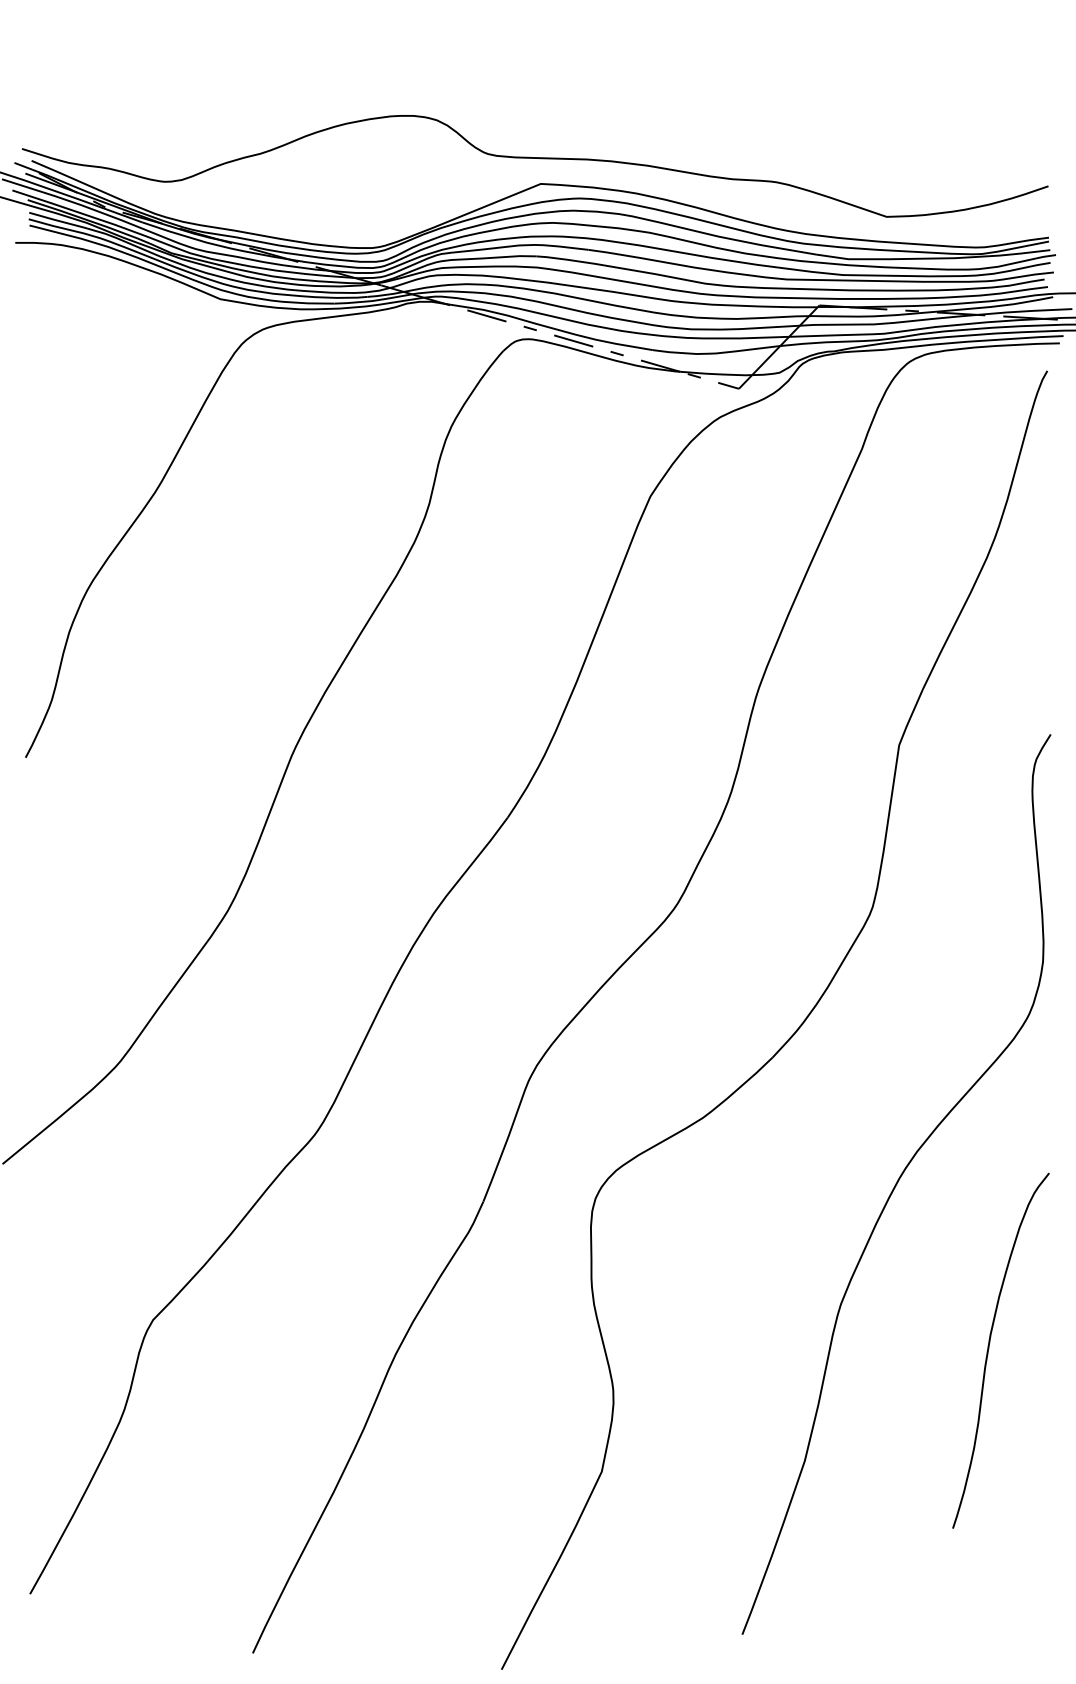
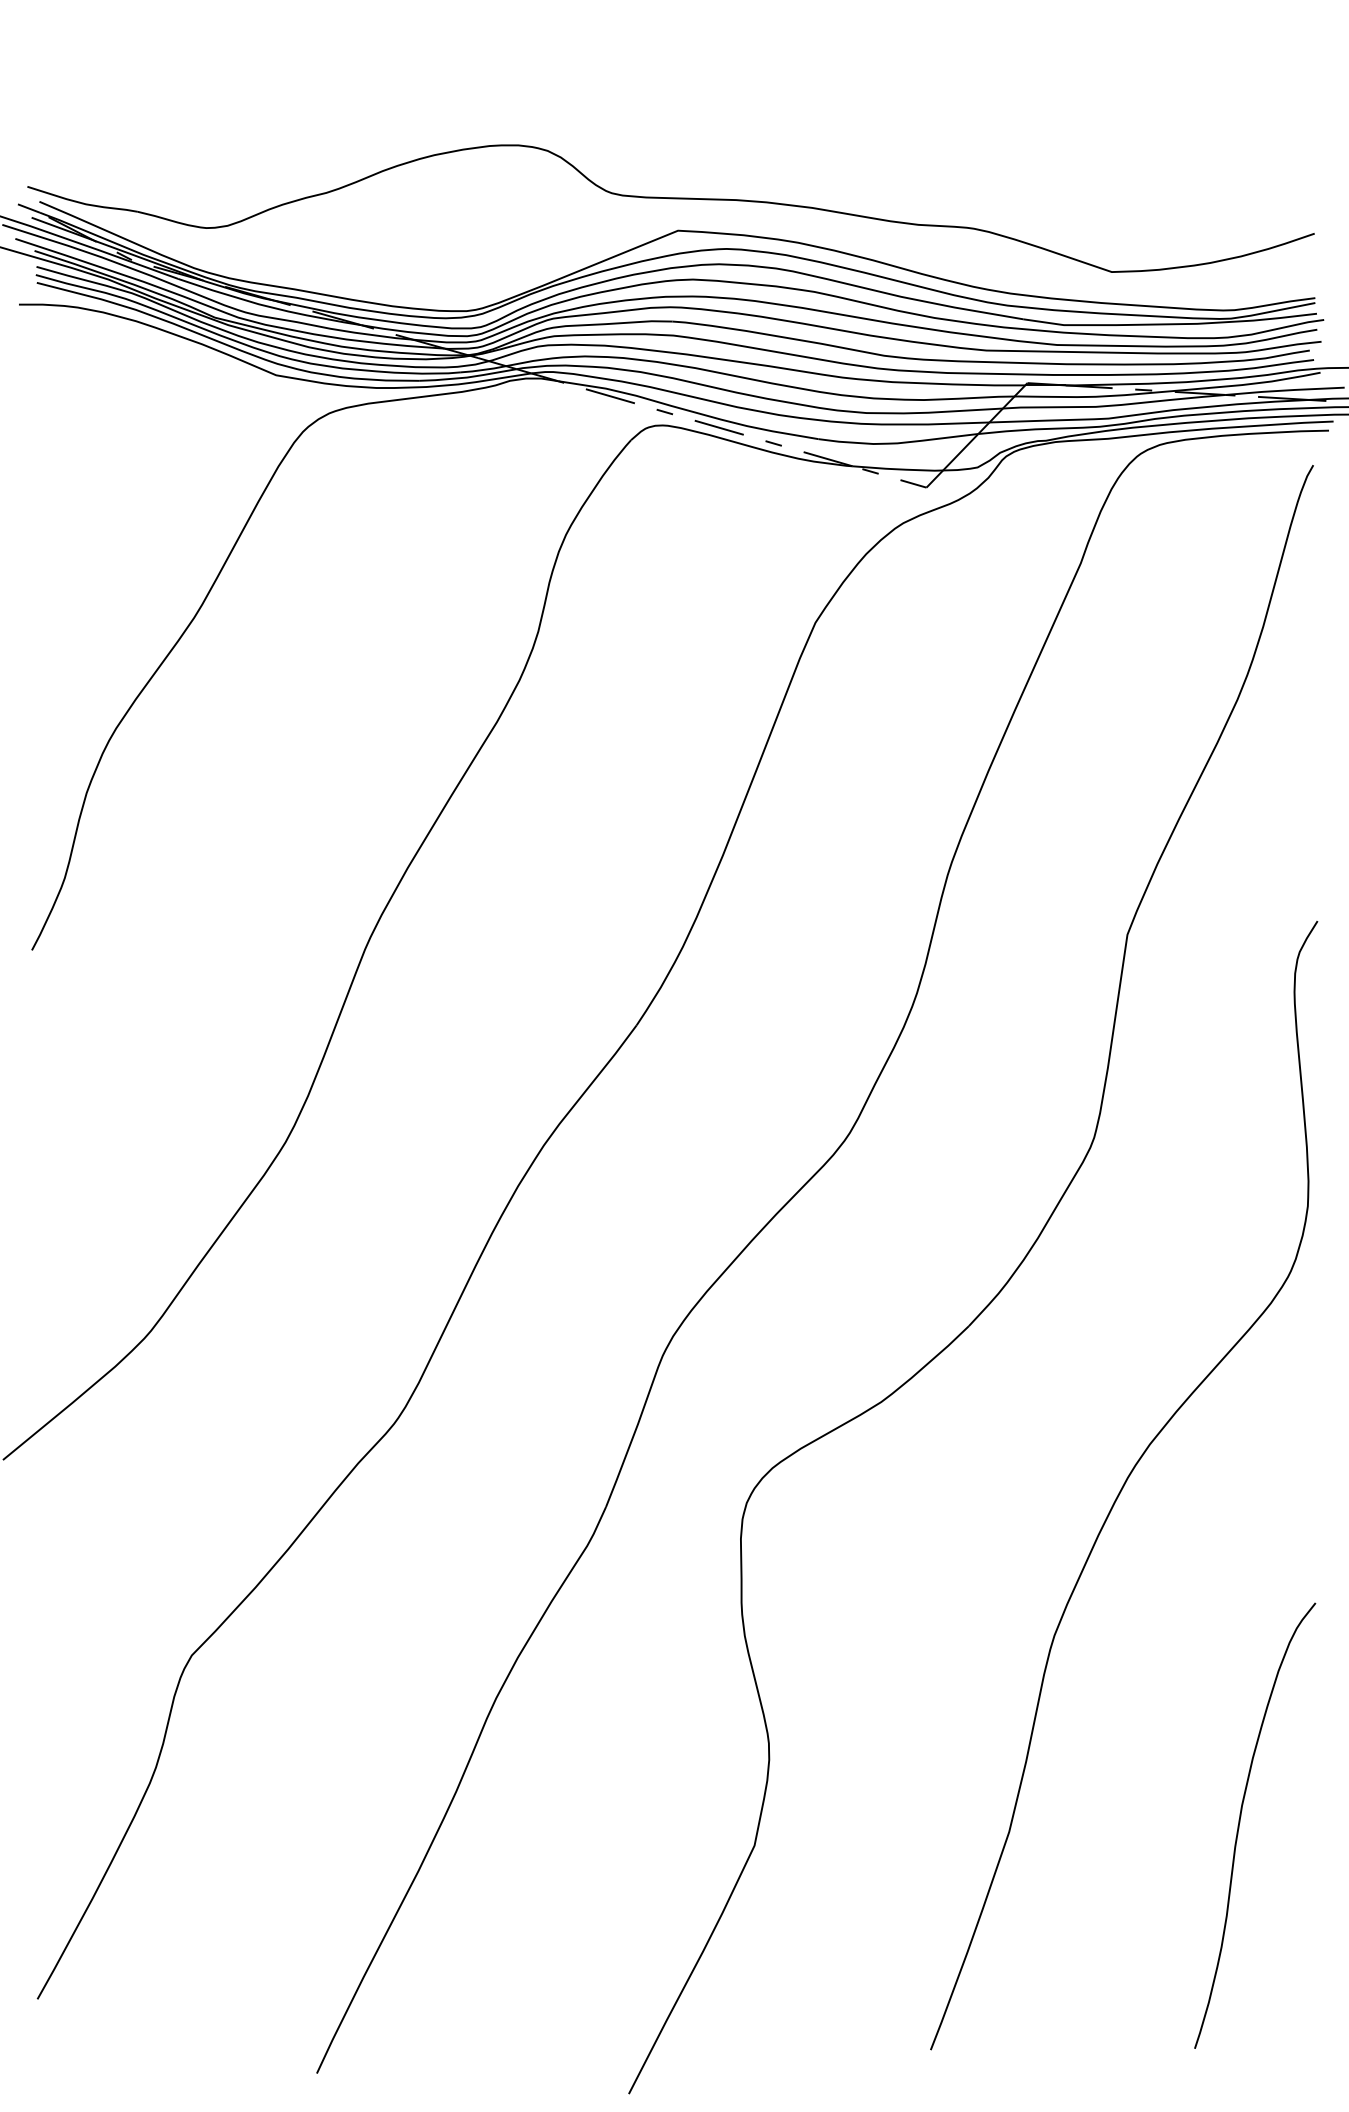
curve: (989, 1349) -> (1240, 1824), moved

